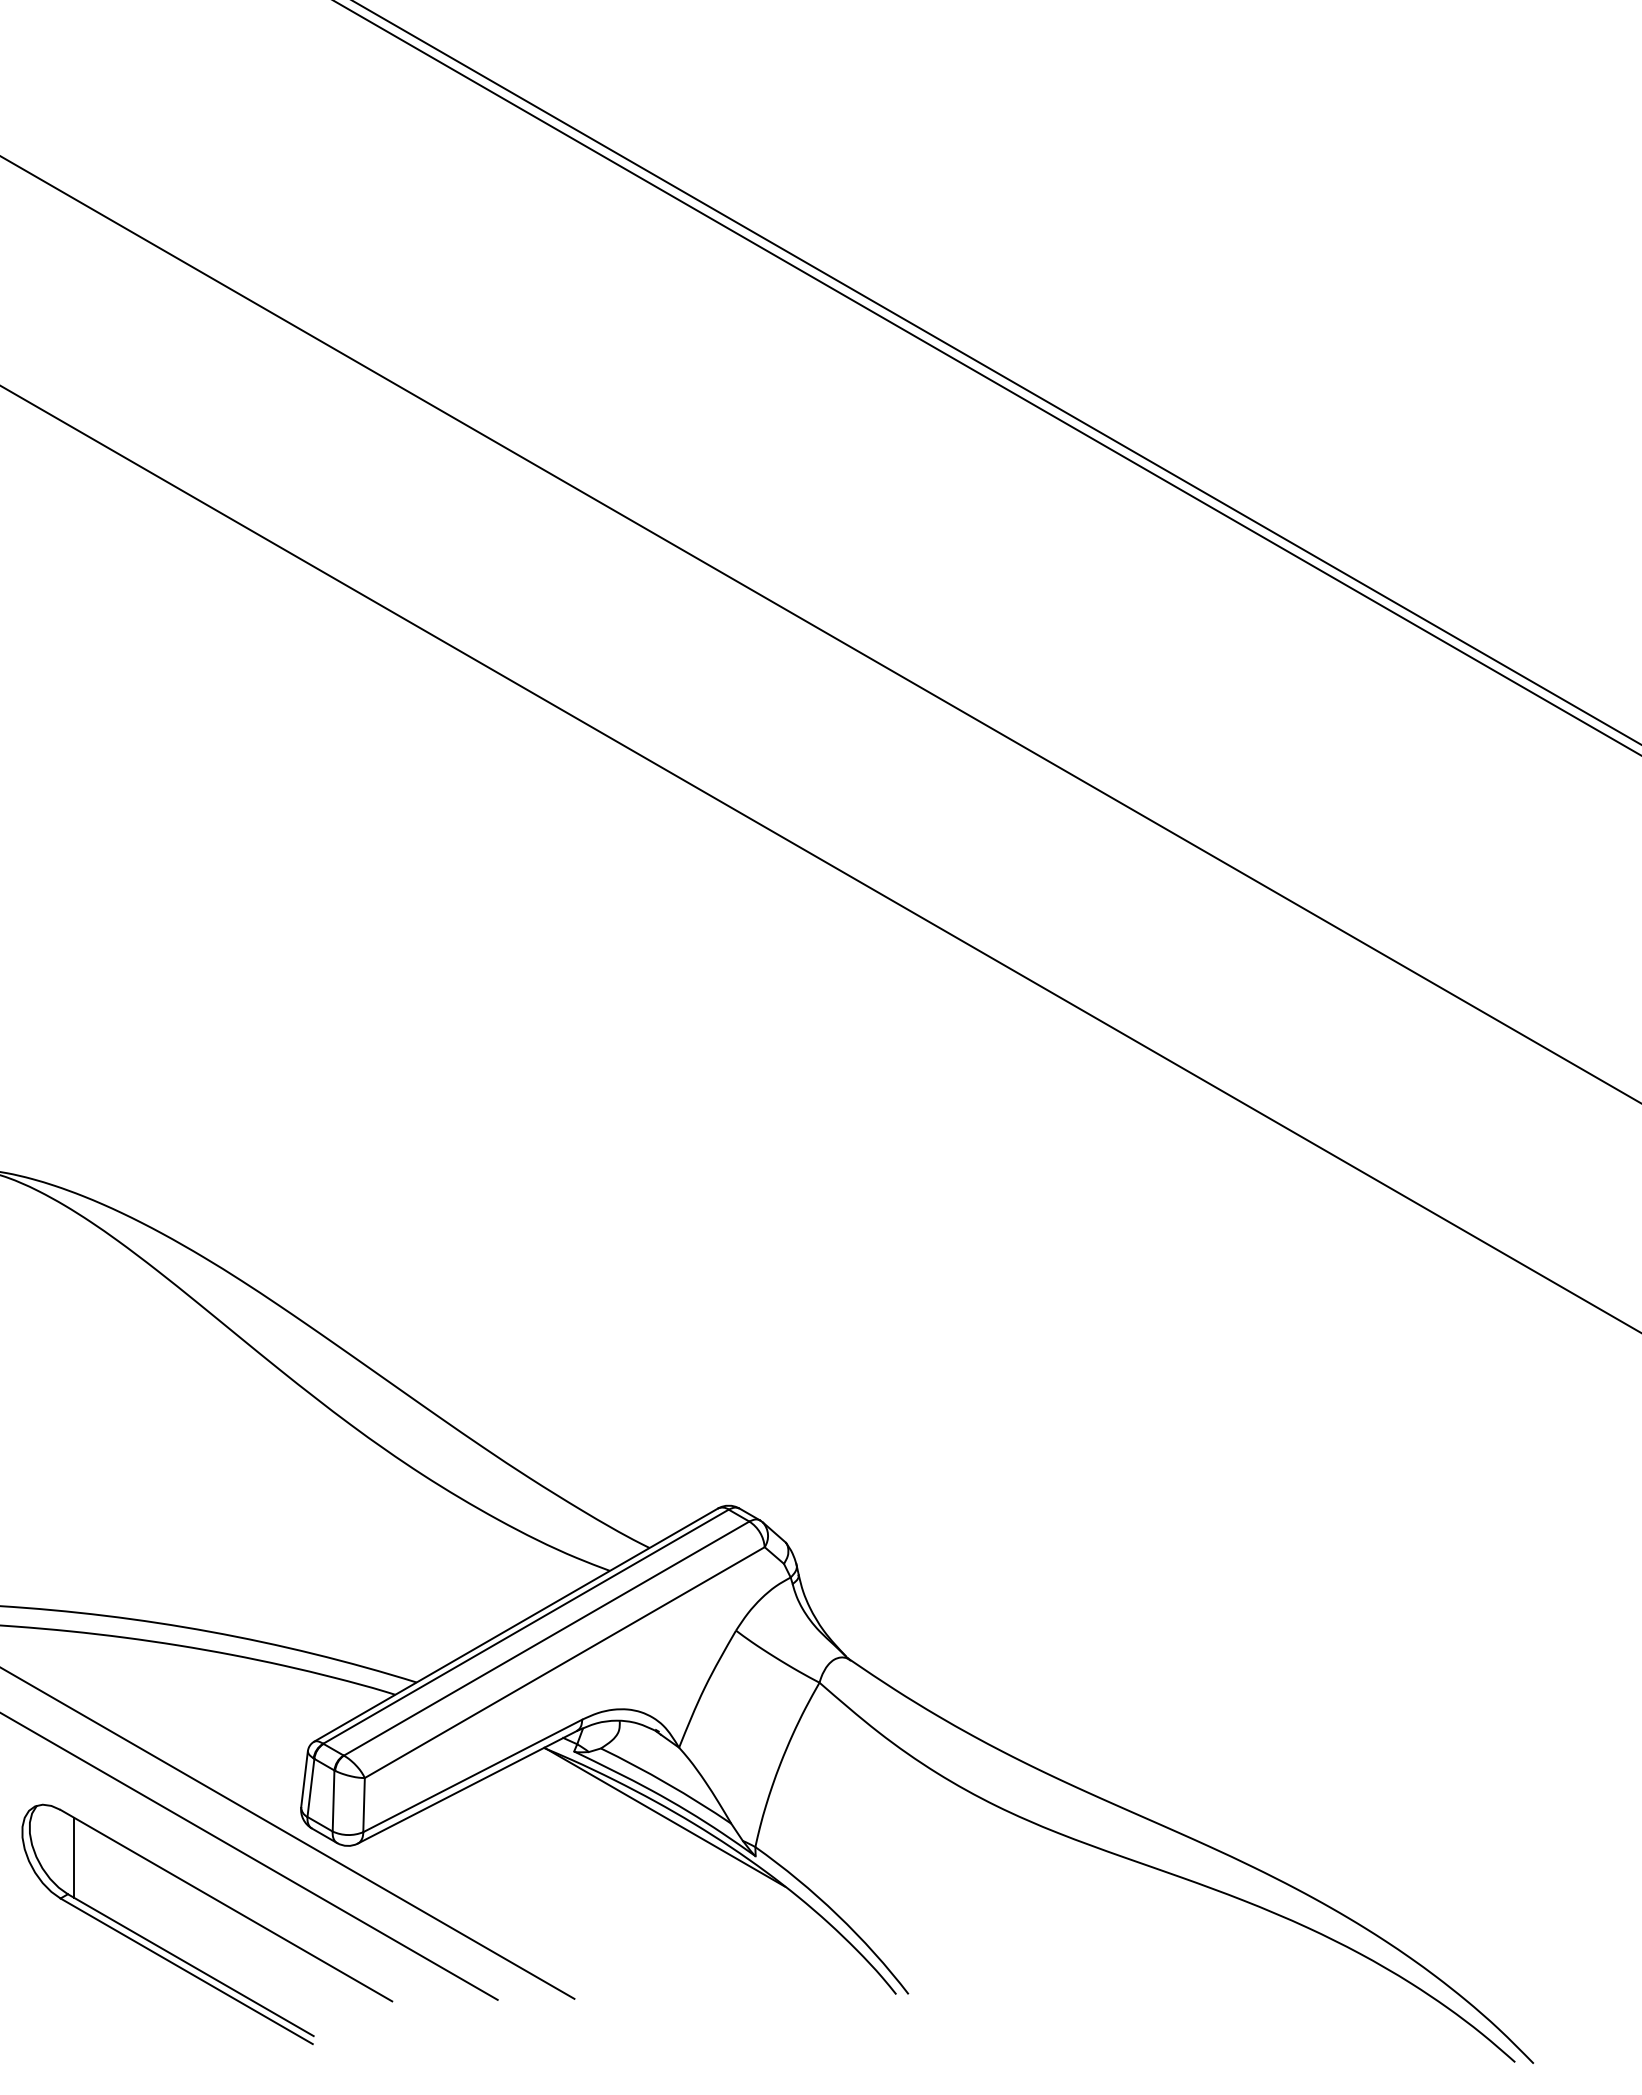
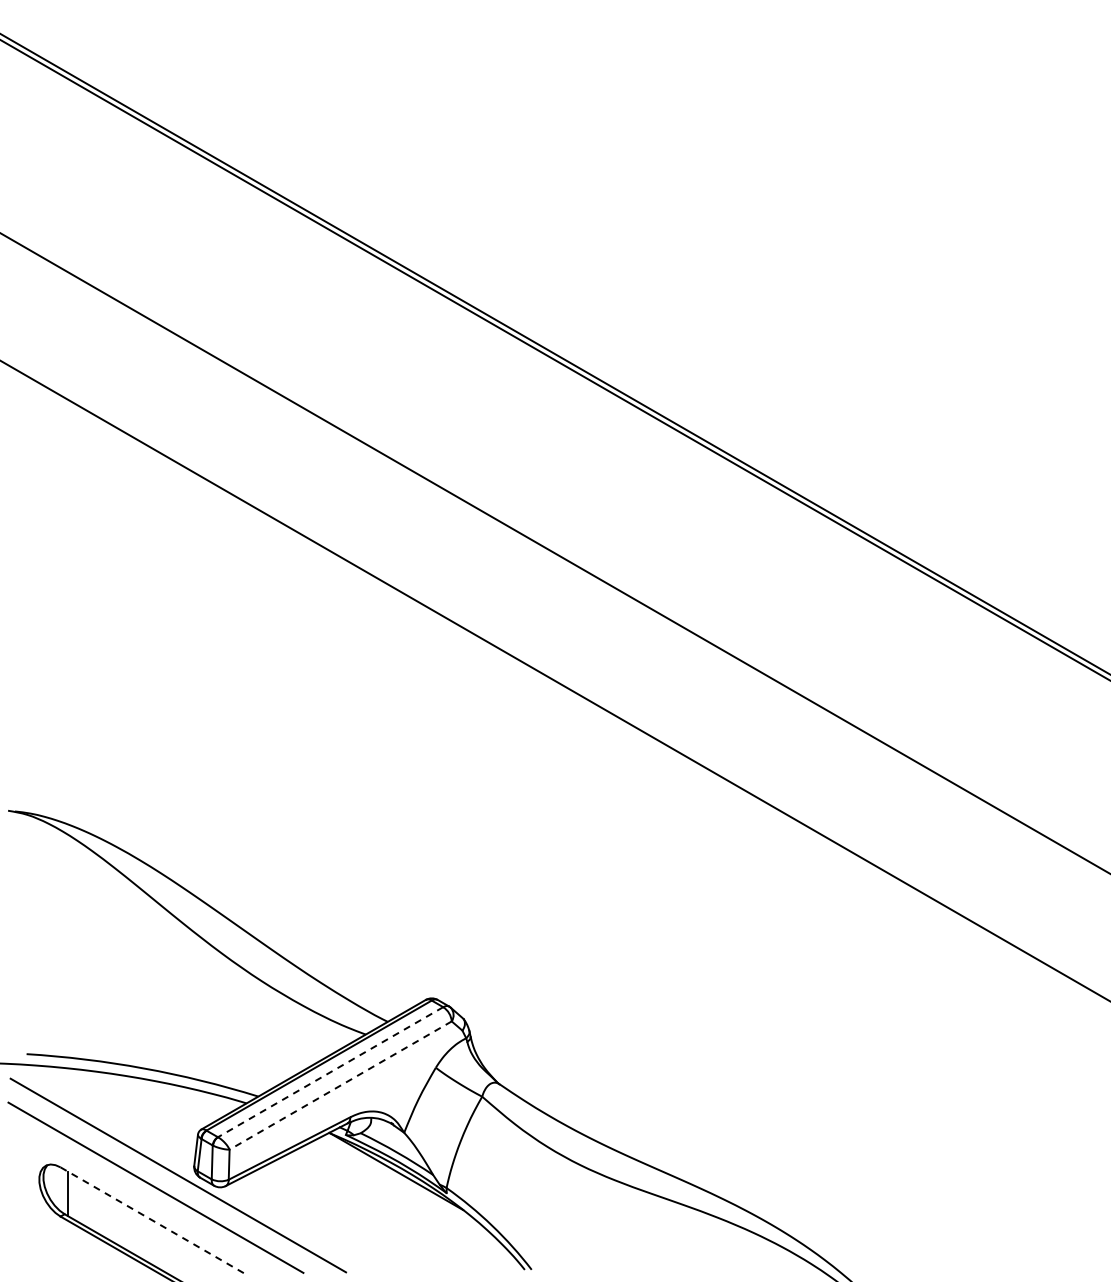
line: (546, 1639) -> (330, 1072), solid -> dashed
line: (564, 1662) -> (340, 1085), solid -> dashed
line: (227, 1905) -> (153, 1220), solid -> dashed

